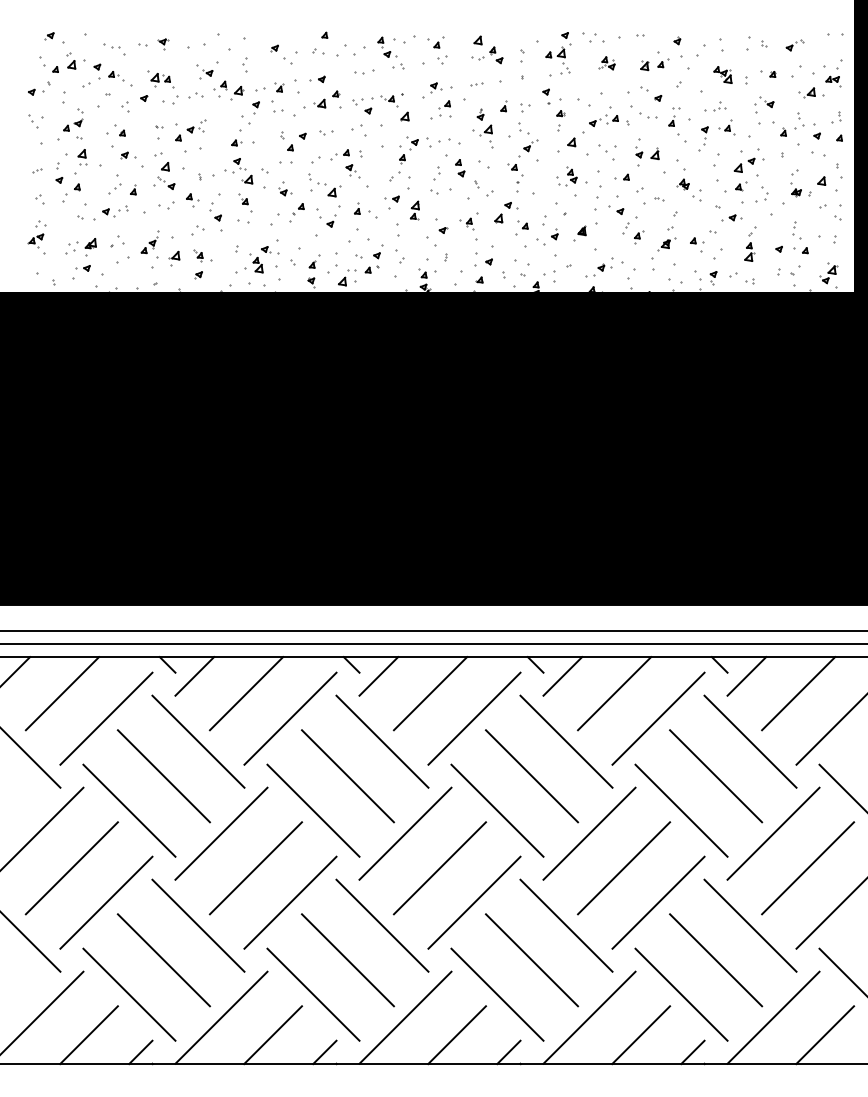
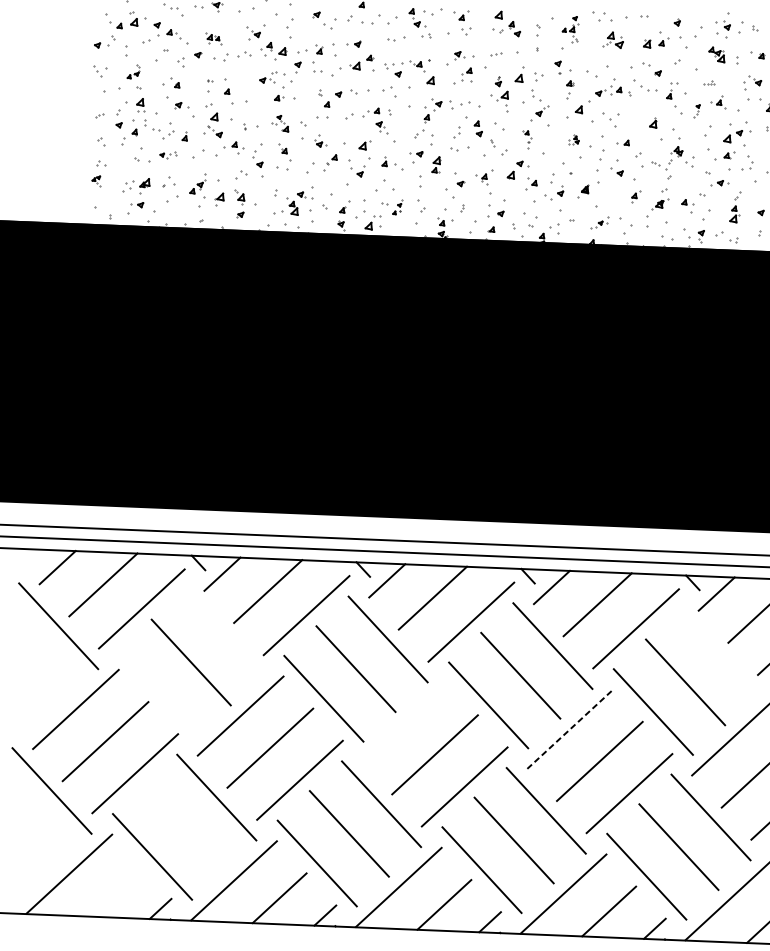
part: (318, 51) -> (355, 19), size x1.6
part: (558, 53) -> (570, 29), size x0.7
part: (606, 63) -> (613, 40), size x1.4
part: (244, 64) -> (288, 28), size x1.6
part: (160, 79) -> (213, 38), size x0.7
part: (503, 106) -> (519, 75), size x1.6
part: (715, 106) -> (709, 82), size x0.6
part: (73, 119) -> (133, 71), size x0.7
part: (196, 126) -> (268, 77), moved
part: (326, 132) -> (359, 92), size x1.6
part: (703, 138) -> (697, 110), size x0.6
part: (639, 152) -> (727, 25), moved
part: (238, 171) -> (279, 123), size x0.7
part: (566, 176) -> (573, 140), size x0.6
part: (515, 177) -> (527, 139), size x0.7
part: (317, 179) -> (152, 125), moved
part: (166, 205) -> (214, 151), size x1.6
part: (115, 211) -> (168, 155), size x0.7
part: (625, 228) -> (668, 164), moved
part: (36, 243) -> (96, 180), size x0.6
part: (202, 255) -> (244, 197), size x1.4
part: (373, 258) -> (397, 206), size x0.6
part: (599, 267) -> (599, 222), size x0.7
line: (198, 741) -> (223, 632), removed
line: (750, 741) -> (717, 652), removed
line: (129, 810) -> (159, 691), removed
line: (405, 833) -> (405, 722), removed
line: (589, 833) -> (570, 729), solid -> dashed
line: (163, 960) -> (184, 827), removed
line: (88, 1035) -> (114, 891), removed

